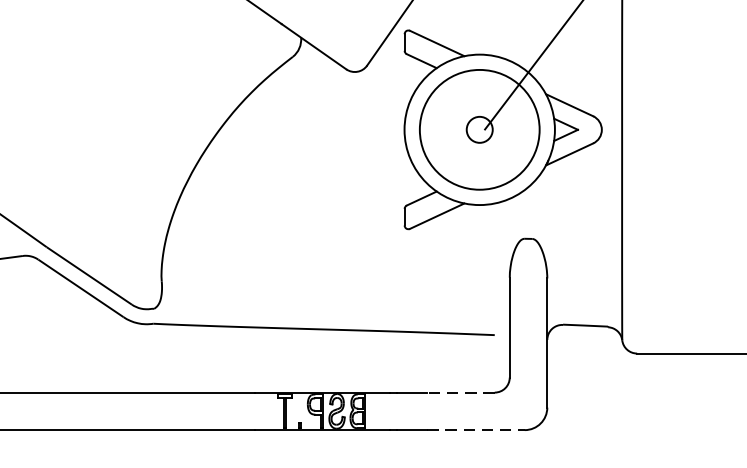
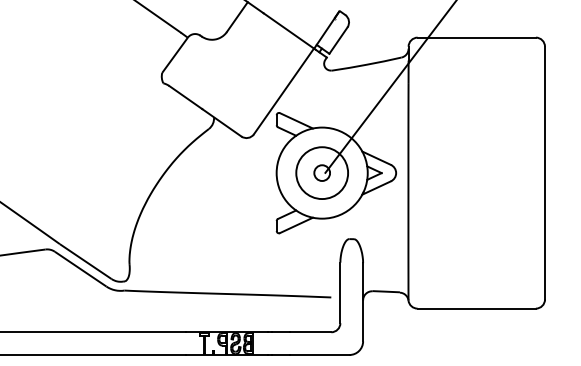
circle: (480, 130) -> (322, 173), size x0.71
line: (460, 392) -> (310, 332), dashed -> solid
line: (475, 430) -> (319, 355), dashed -> solid

